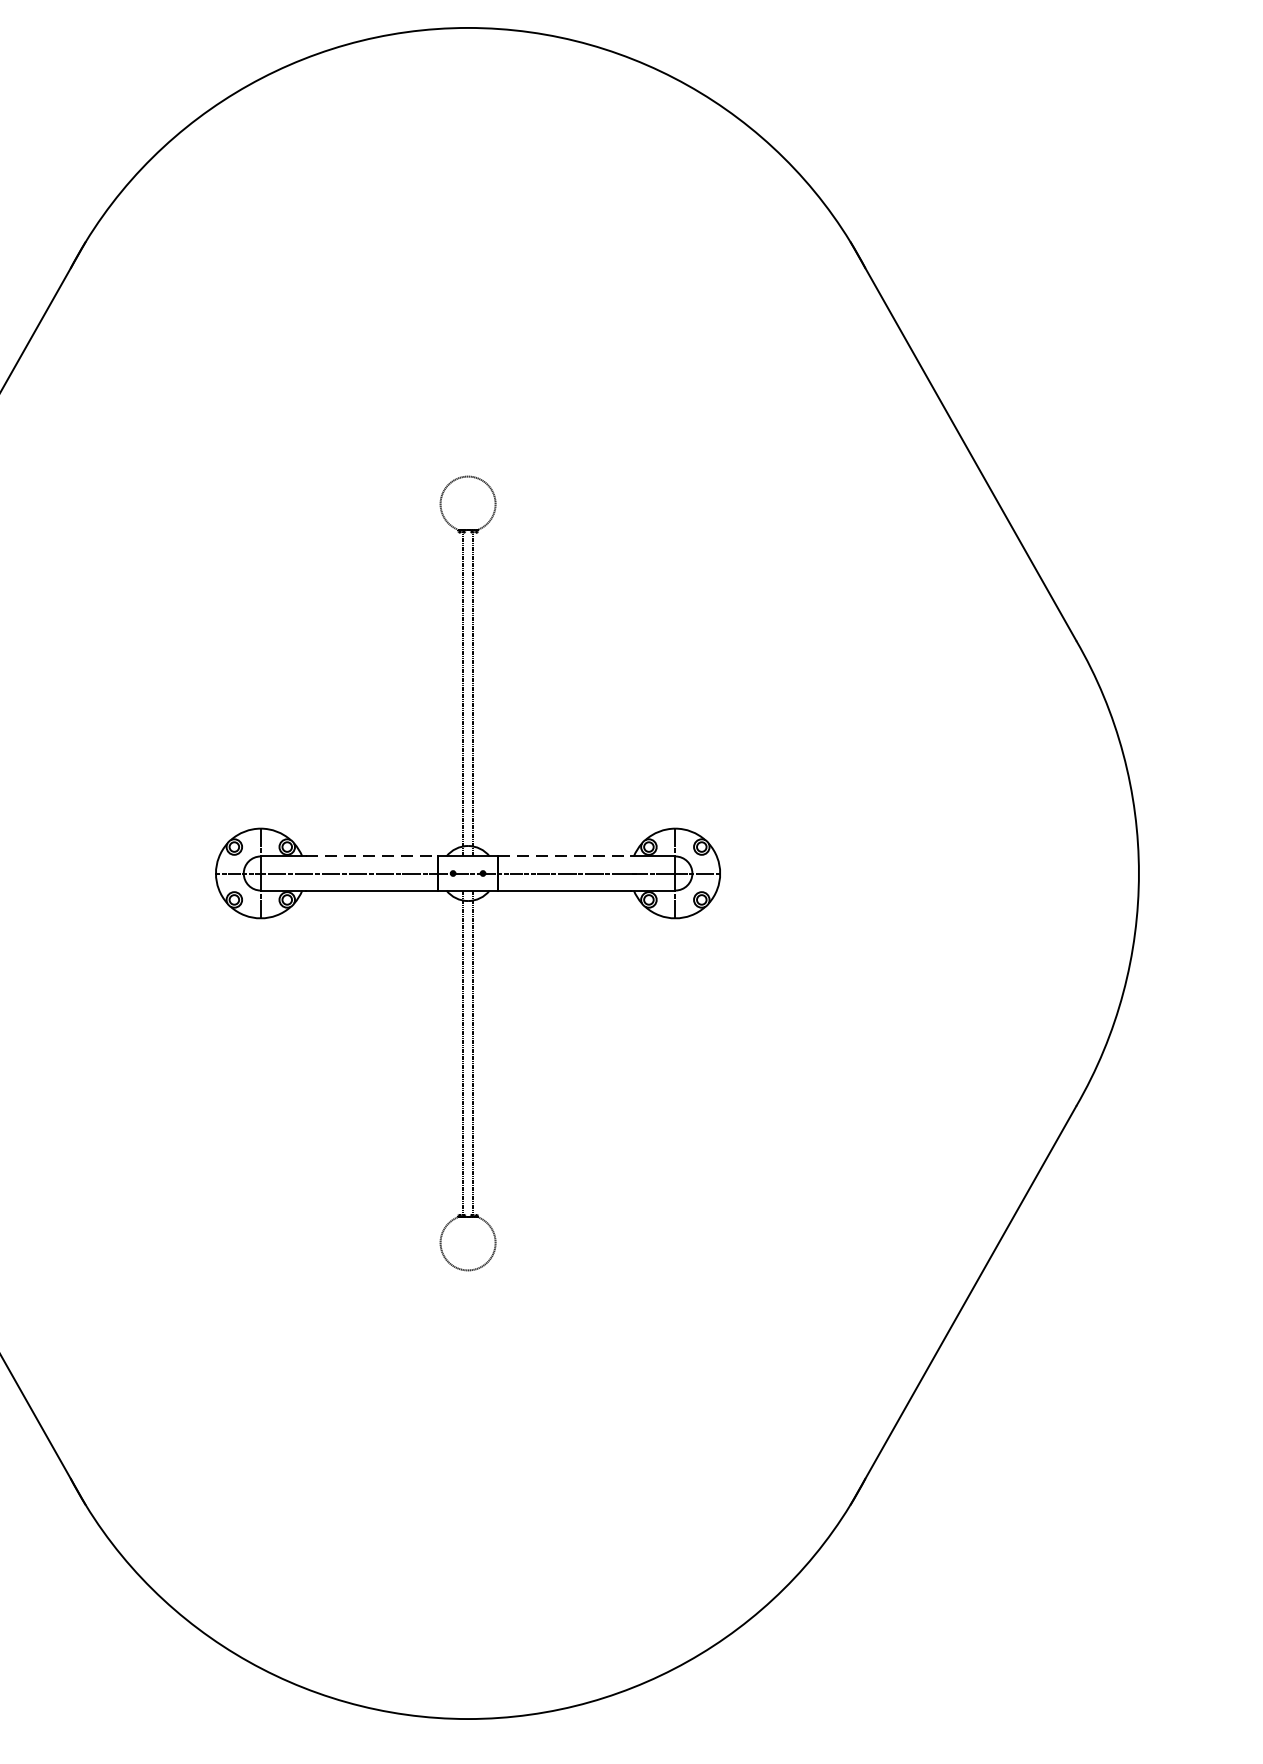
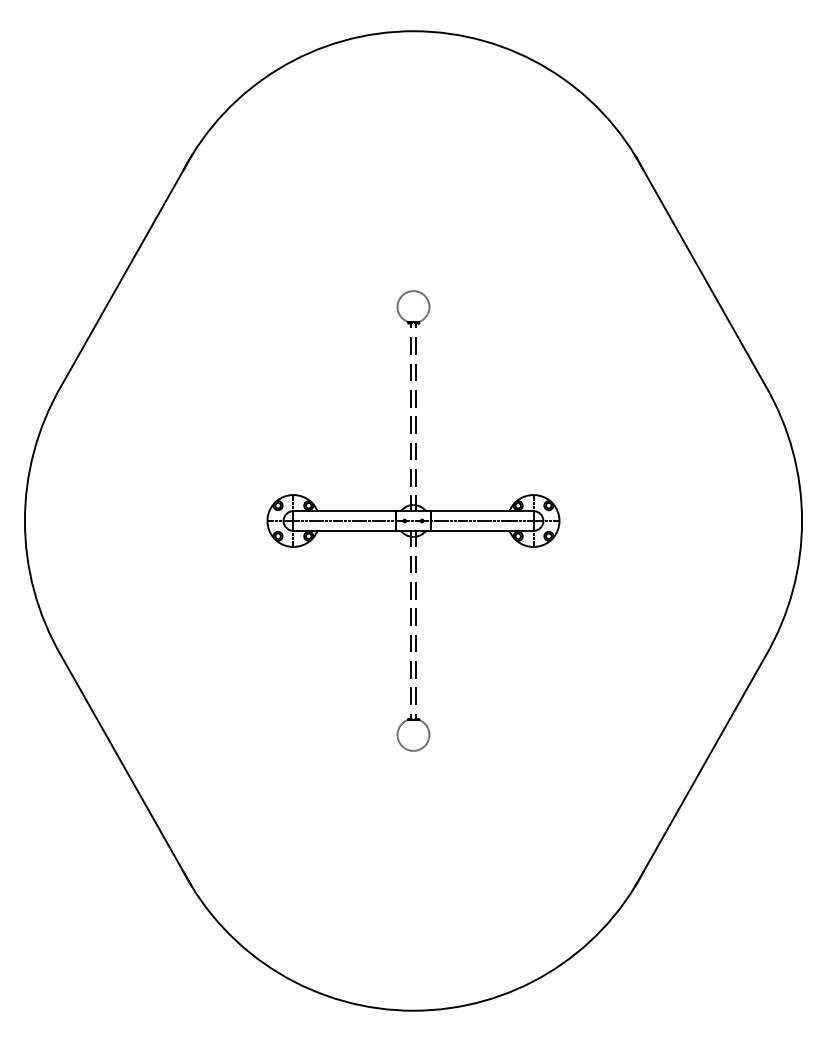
line: (373, 857) -> (358, 511), dashed -> solid
line: (564, 857) -> (469, 511), dashed -> solid

